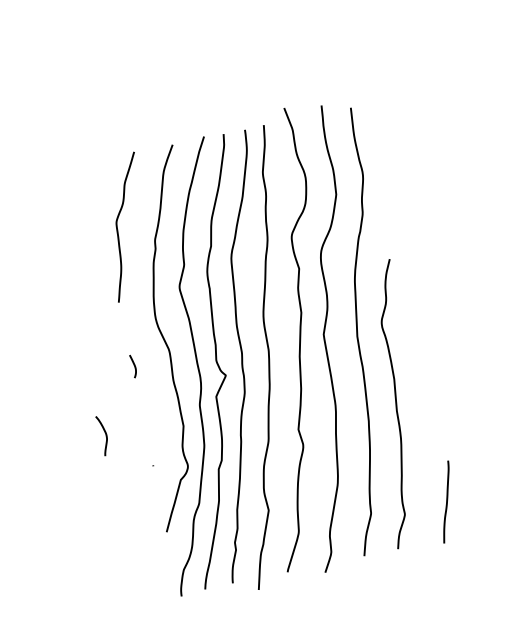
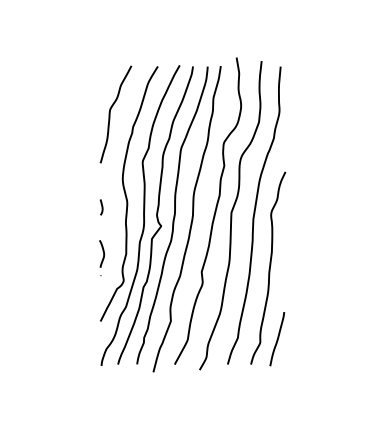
curve: (105, 434) -> (103, 253), moved
line: (446, 502) -> (277, 339), moved

